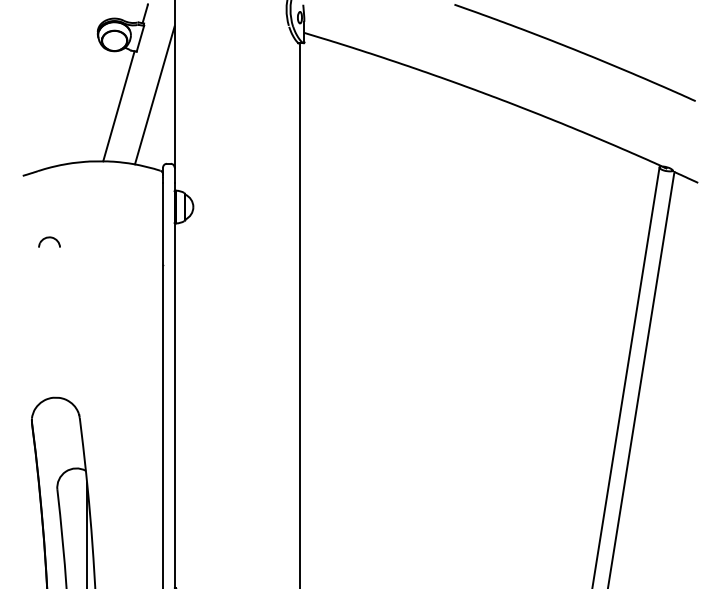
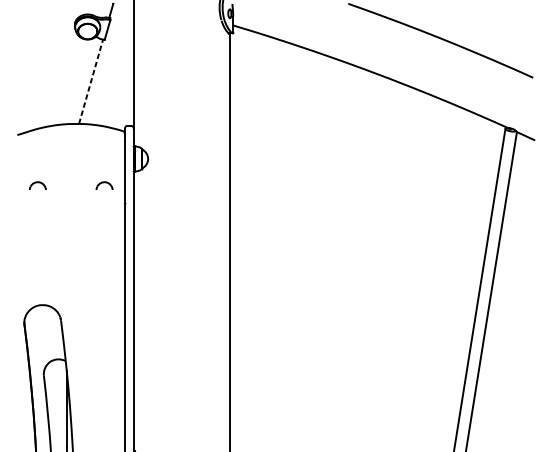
line: (154, 95) -> (118, 73), removed
line: (119, 105) -> (91, 81), solid -> dashed
part: (136, 241) -> (104, 185), added

